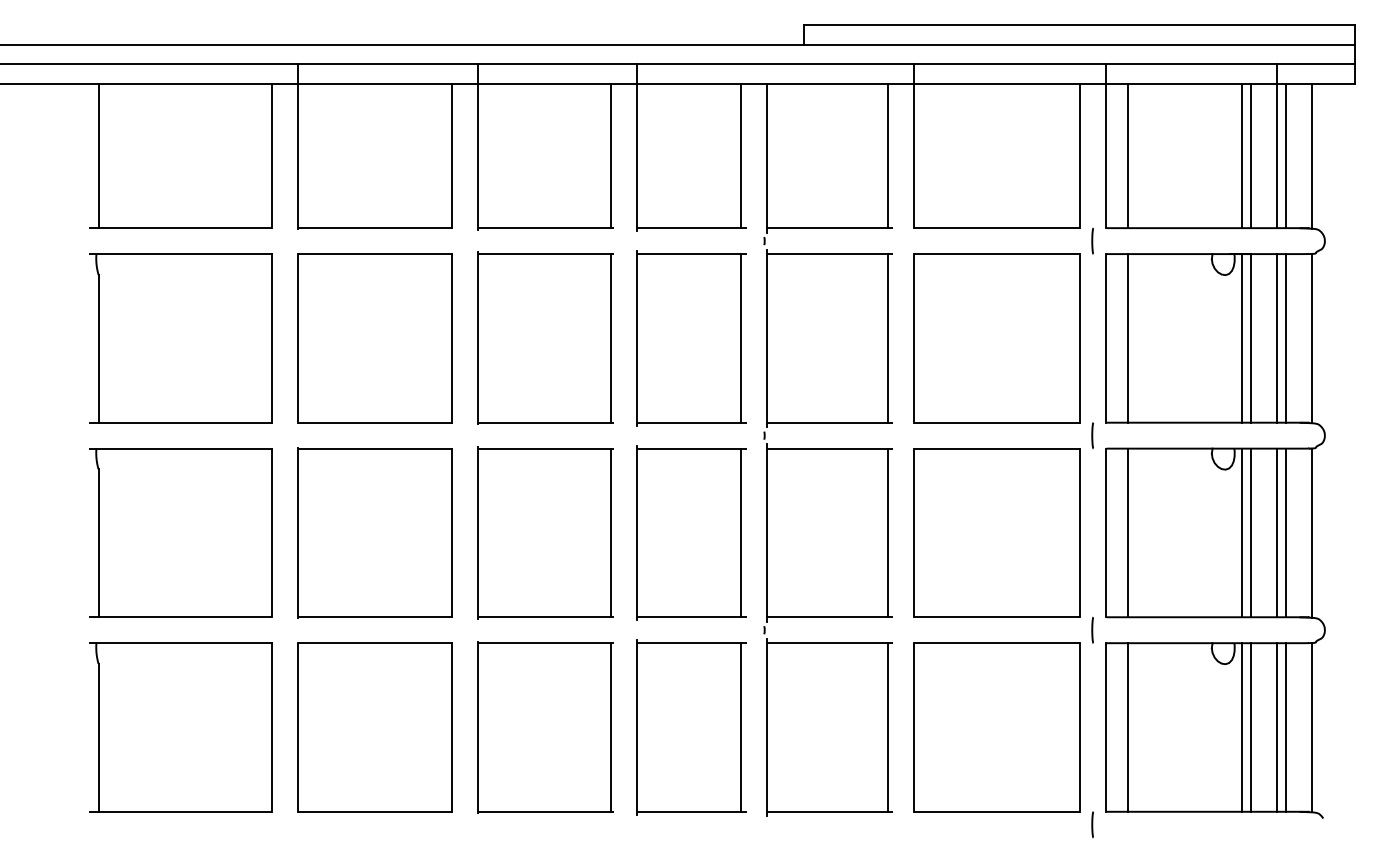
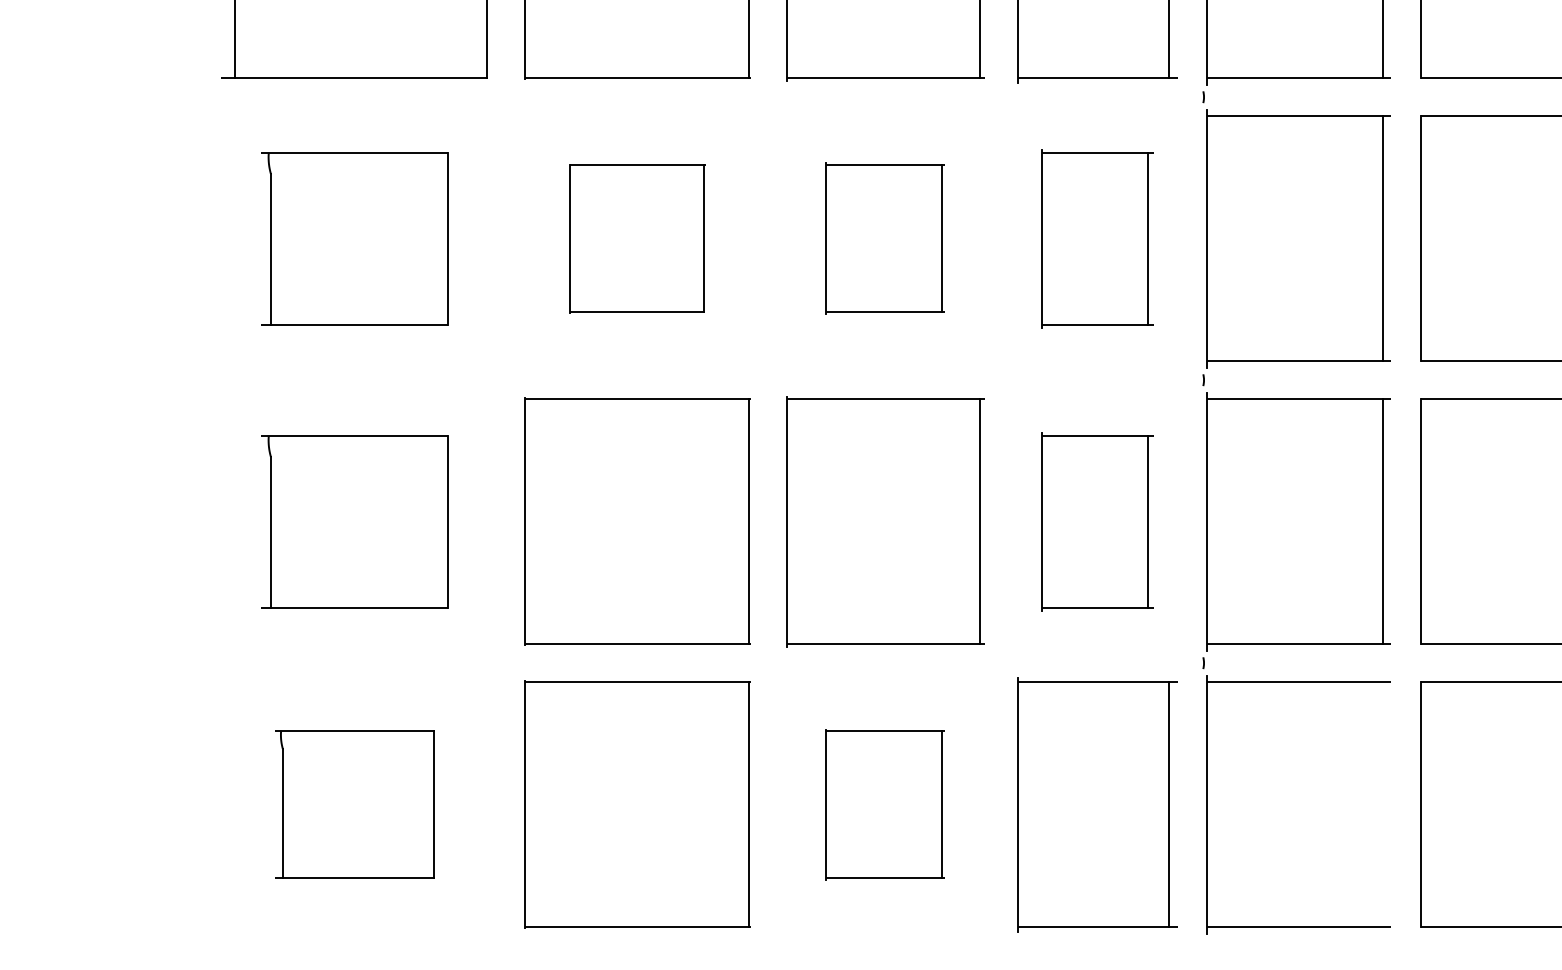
part: (545, 337) -> (885, 237), size x0.6
part: (180, 338) -> (354, 238), size x0.7
part: (374, 338) -> (636, 238), size x0.6
part: (691, 338) -> (1097, 238), size x0.7
part: (180, 532) -> (354, 521), size x0.7
part: (691, 532) -> (1097, 521), size x0.7
part: (180, 727) -> (354, 804), size x0.6
part: (545, 727) -> (885, 804), size x0.6
line: (887, 727) -> (1382, 804), removed

